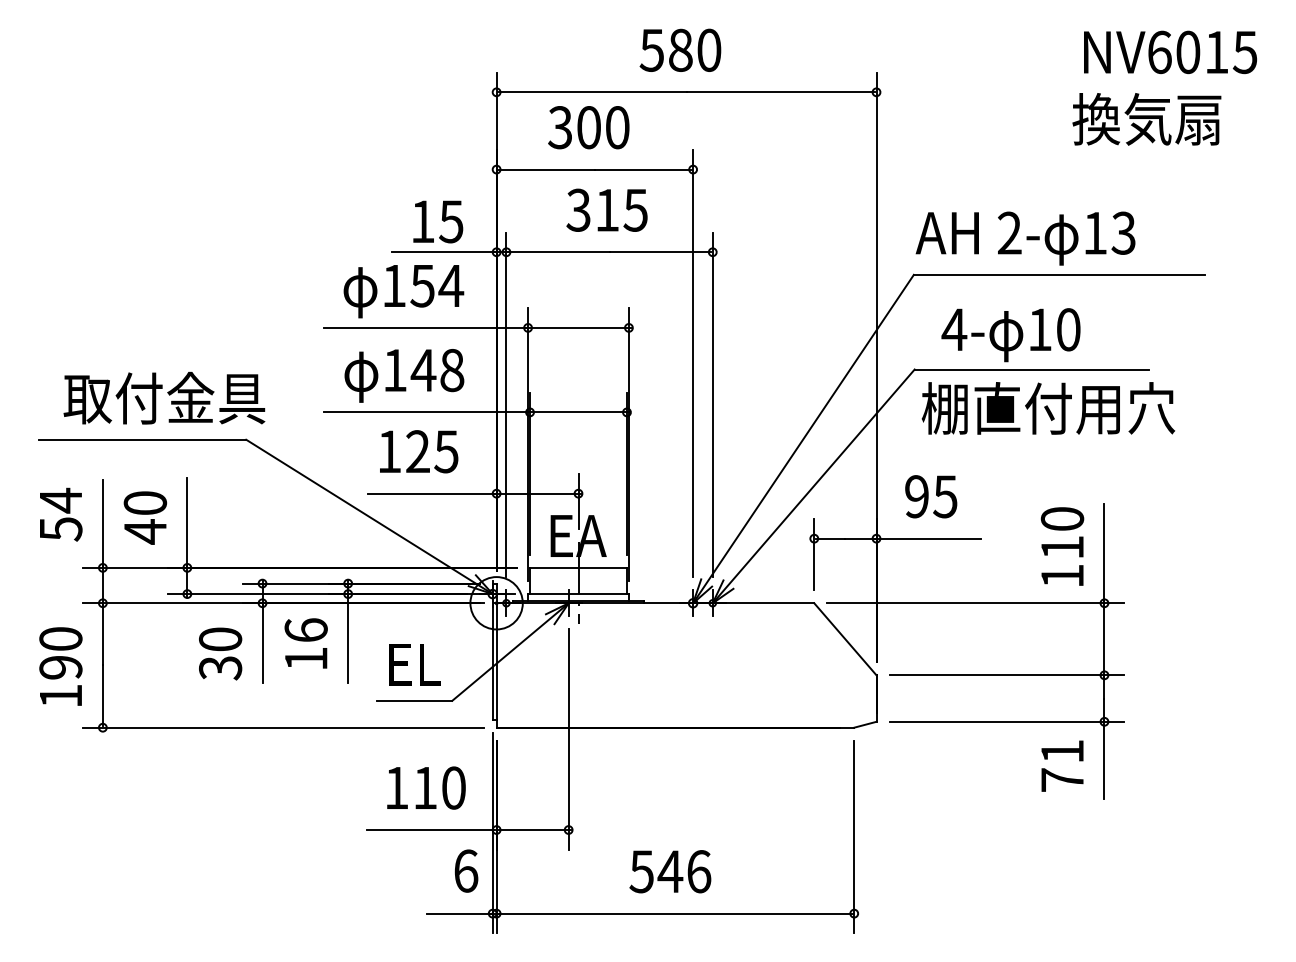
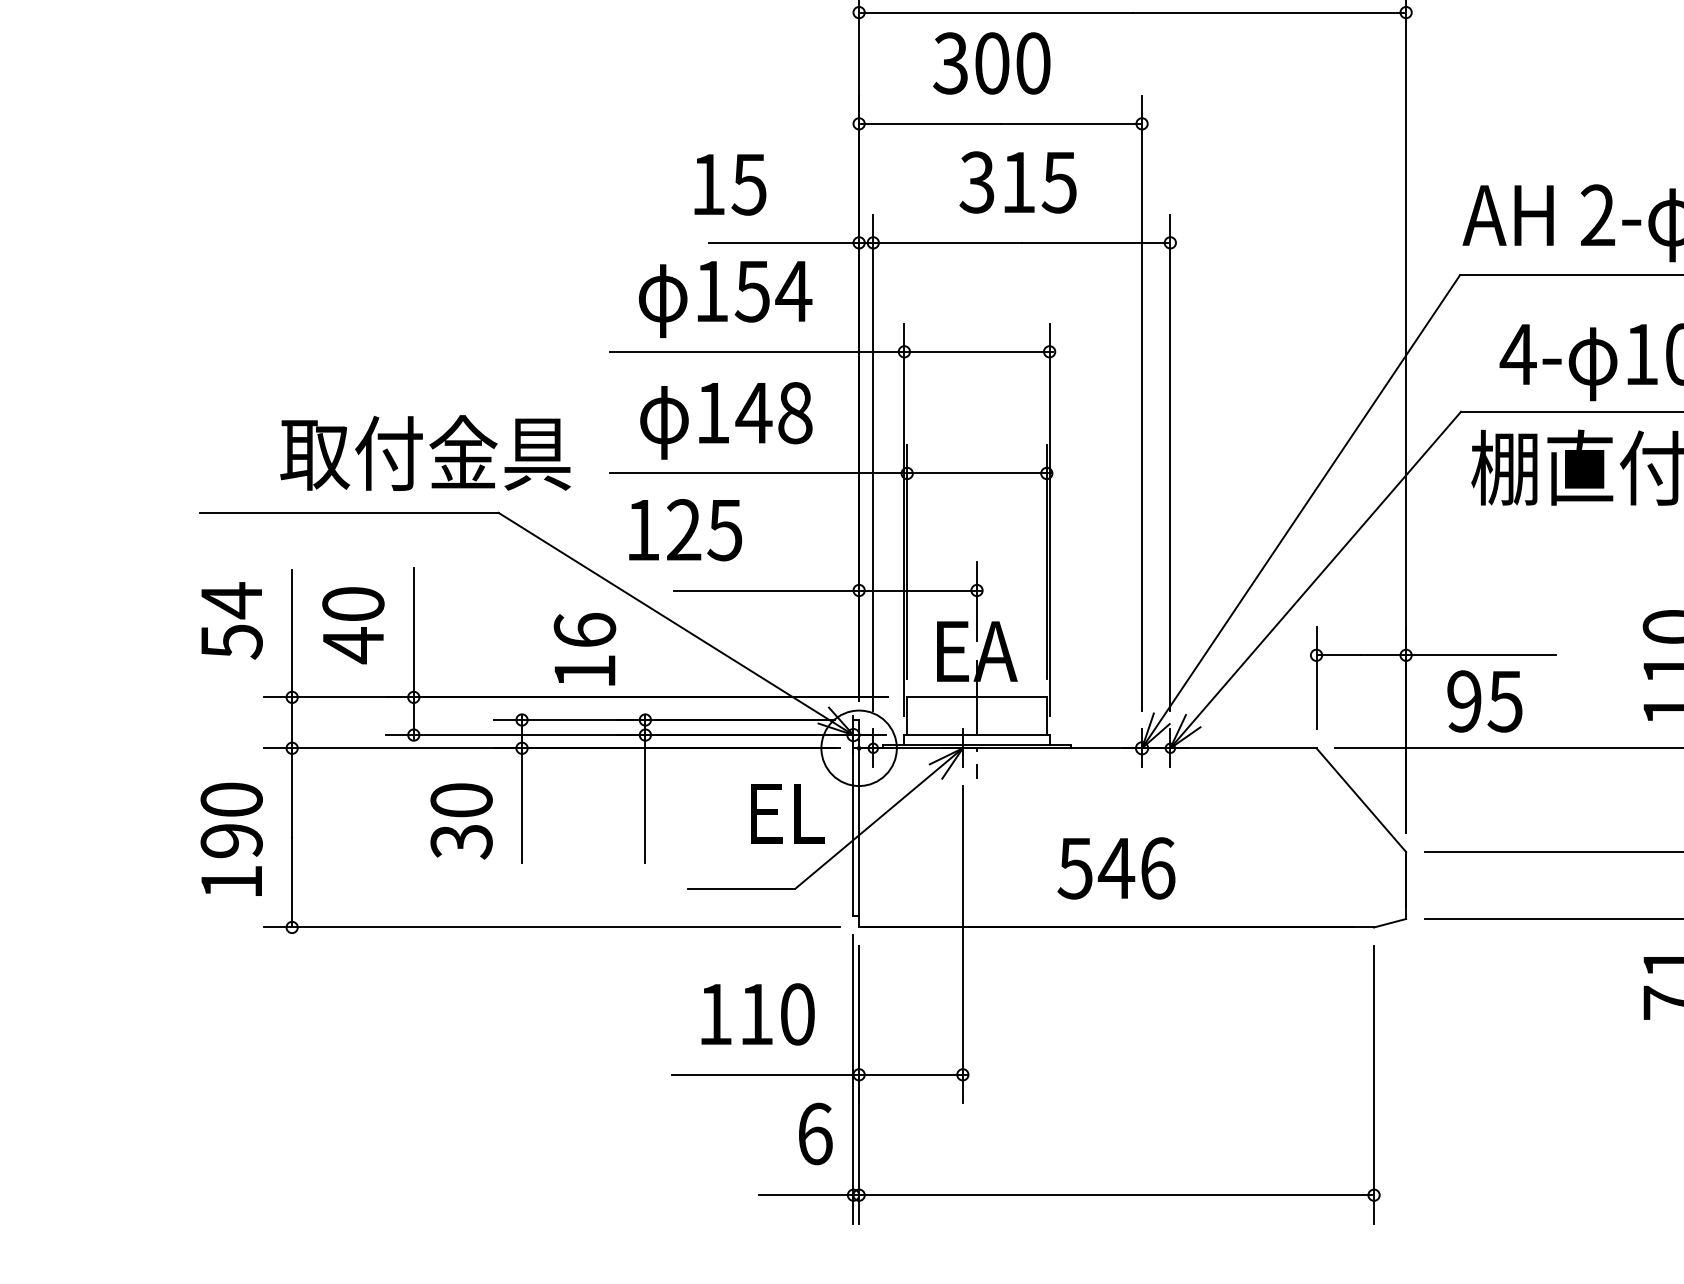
text: (438, 221) -> (730, 184), moved
text: (164, 397) -> (425, 452), moved
text: (419, 451) -> (686, 529), moved
text: (931, 496) -> (1485, 701), moved
text: (305, 643) -> (583, 649), moved
text: (414, 664) -> (786, 813), moved
text: (670, 871) -> (1116, 868), moved

